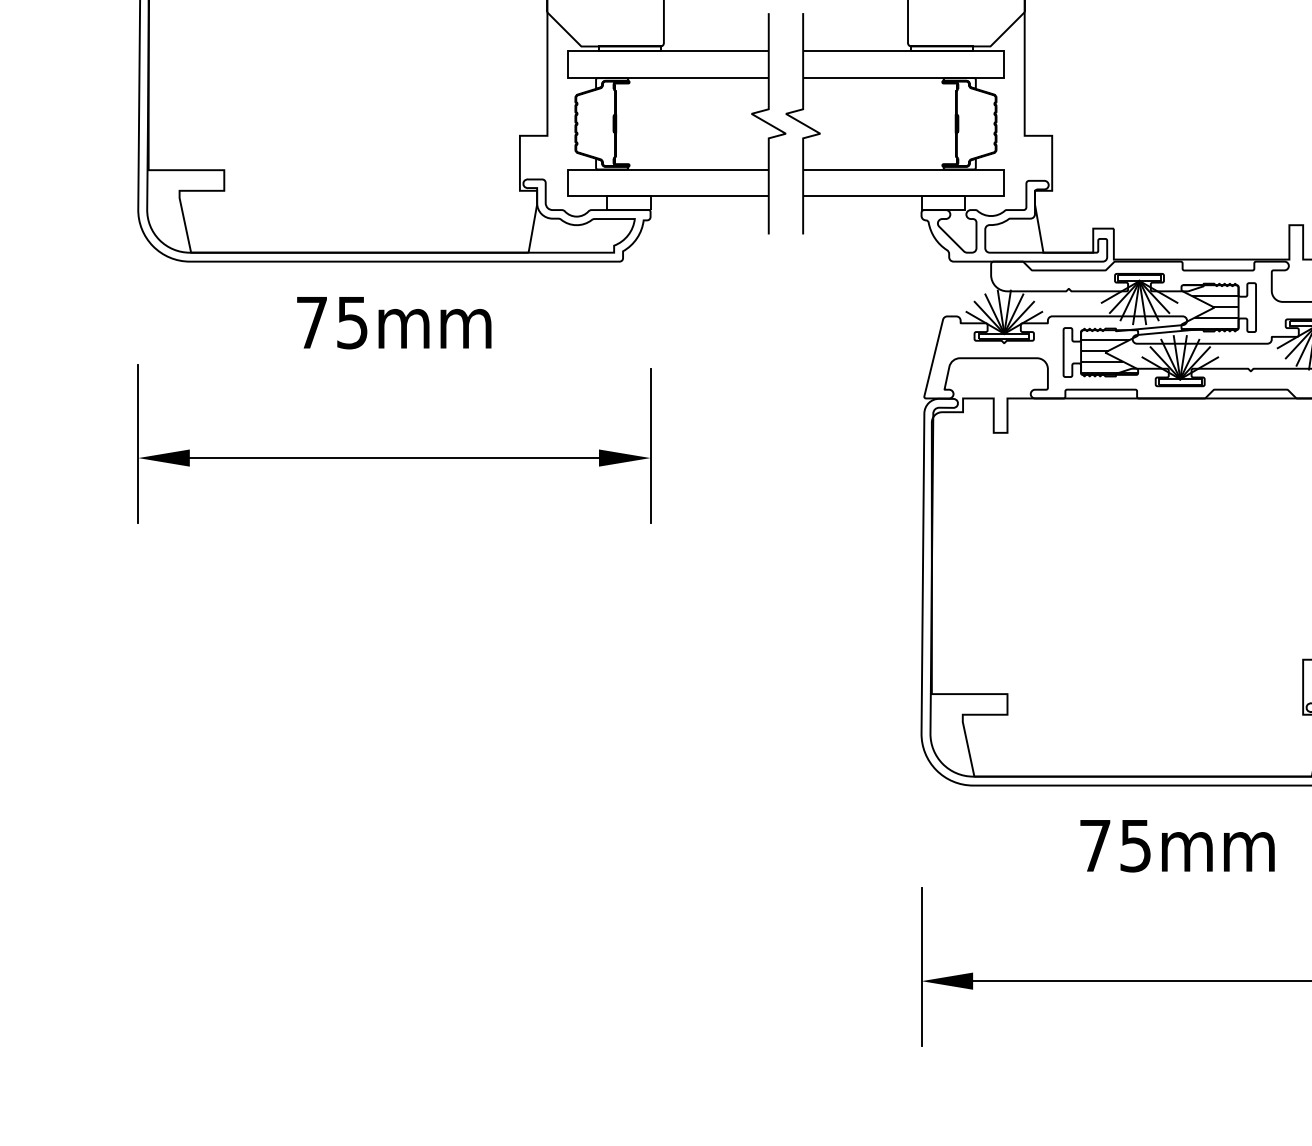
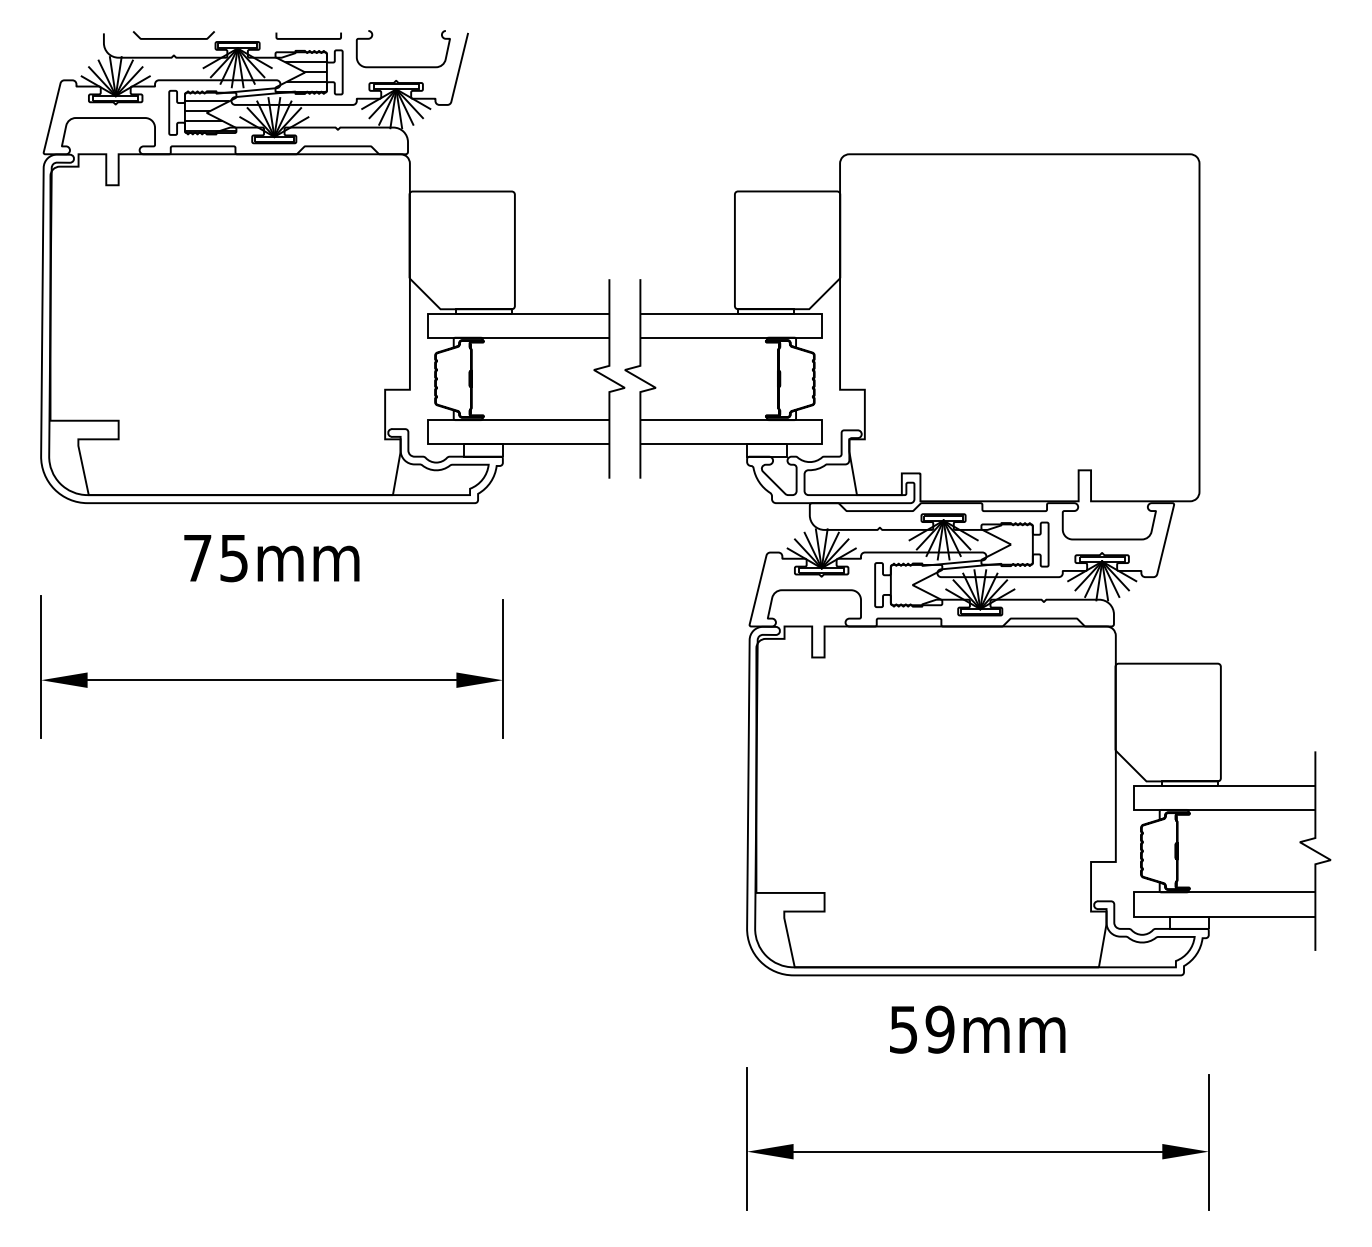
hatch: (1209, 306) -> (1006, 543), removed
hatch: (1109, 356) -> (916, 588), removed
text: (1116, 845) -> (922, 1029), 75mm -> 59mm

